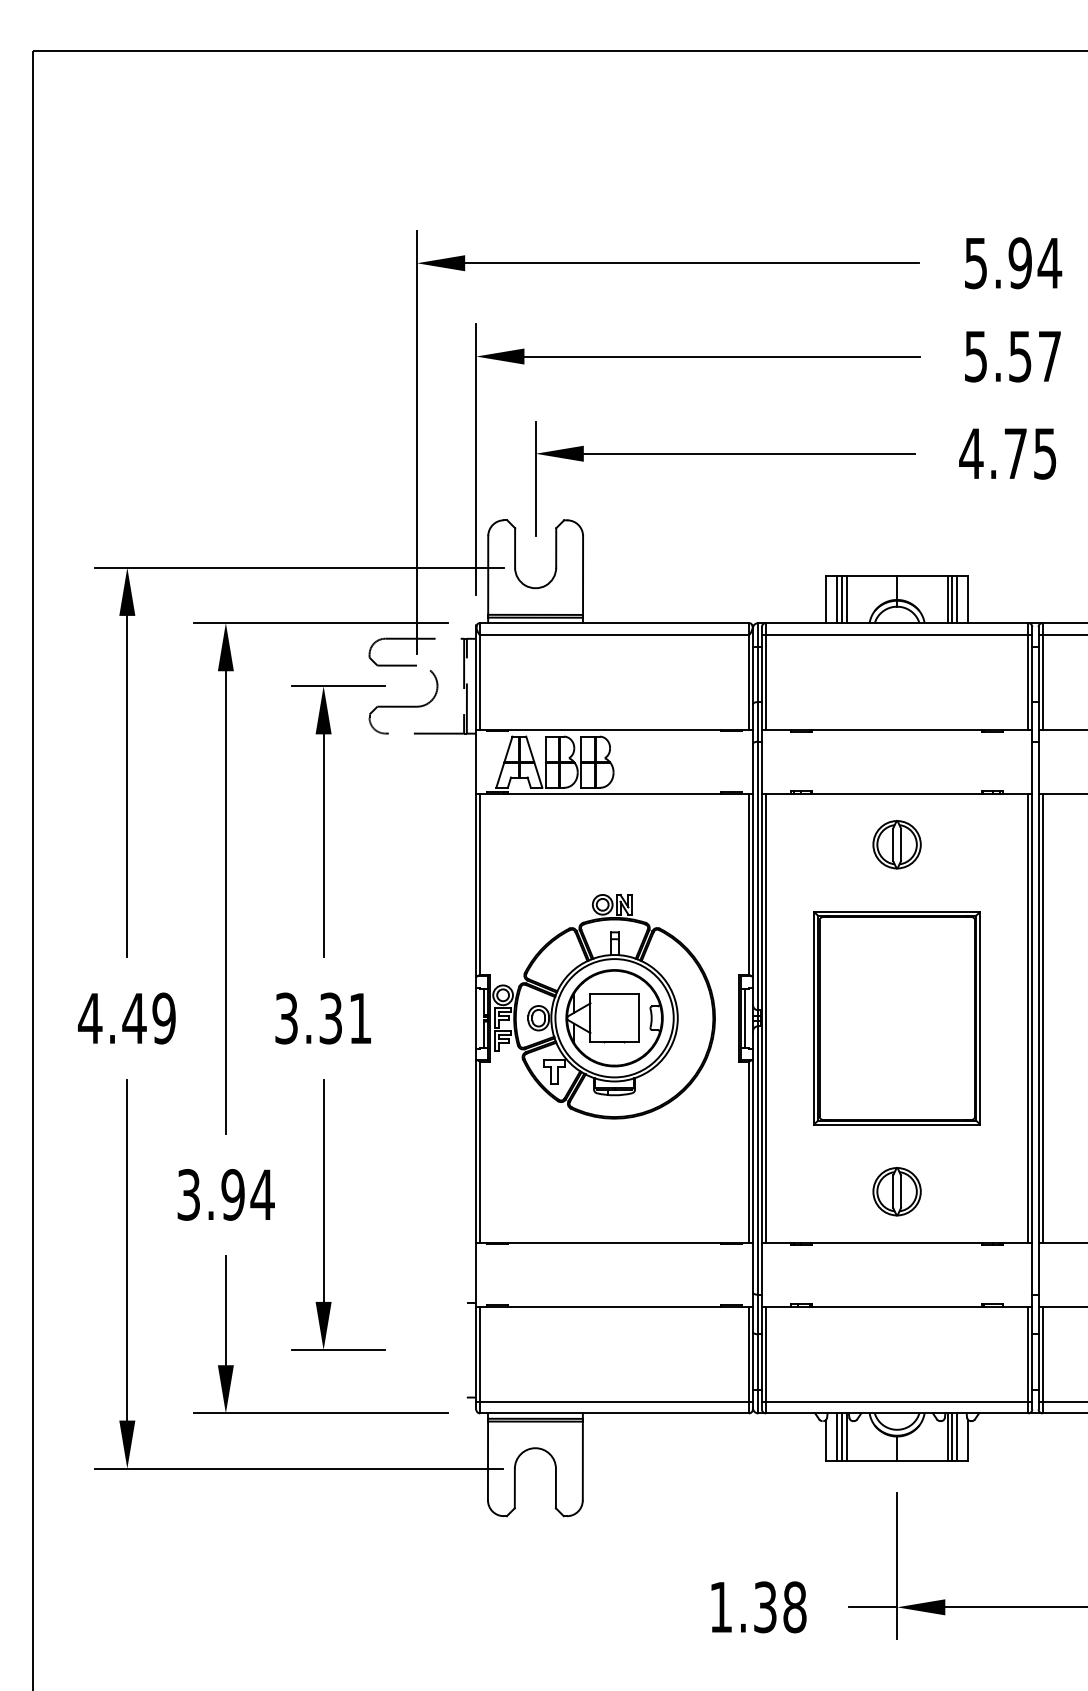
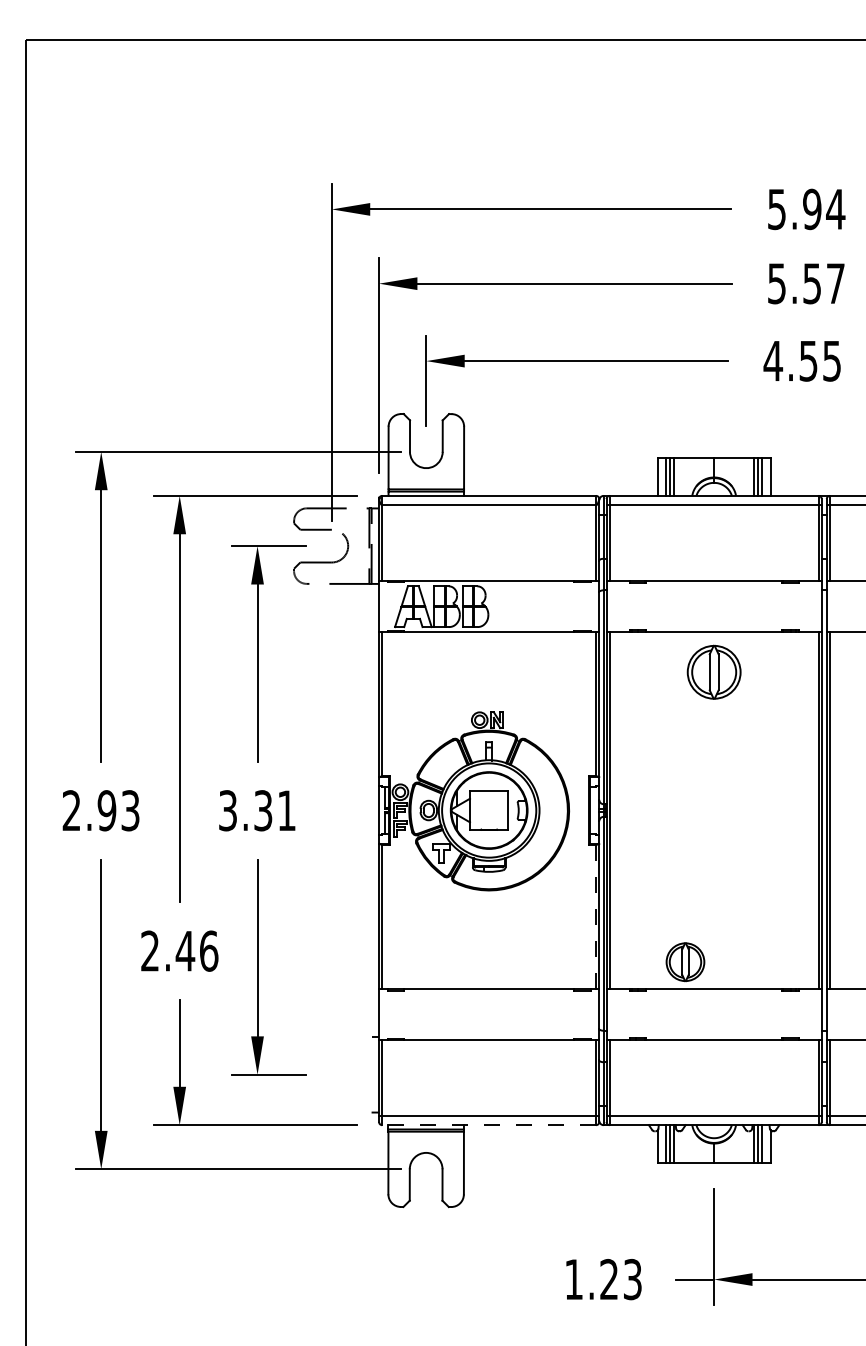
text: (1015, 453) -> (808, 360), 4.75 -> 4.55
part: (896, 844) -> (713, 672), size x1.4
line: (744, 1017) -> (592, 809), removed
text: (126, 1018) -> (100, 810), 4.49 -> 2.93
part: (896, 1018) -> (713, 810), removed
line: (748, 1151) -> (595, 916), solid -> dashed
part: (896, 1191) -> (684, 962), moved
text: (225, 1194) -> (179, 950), 3.94 -> 2.46
line: (614, 1413) -> (489, 1125), solid -> dashed
text: (780, 1607) -> (621, 1279), 1.38 -> 1.23

